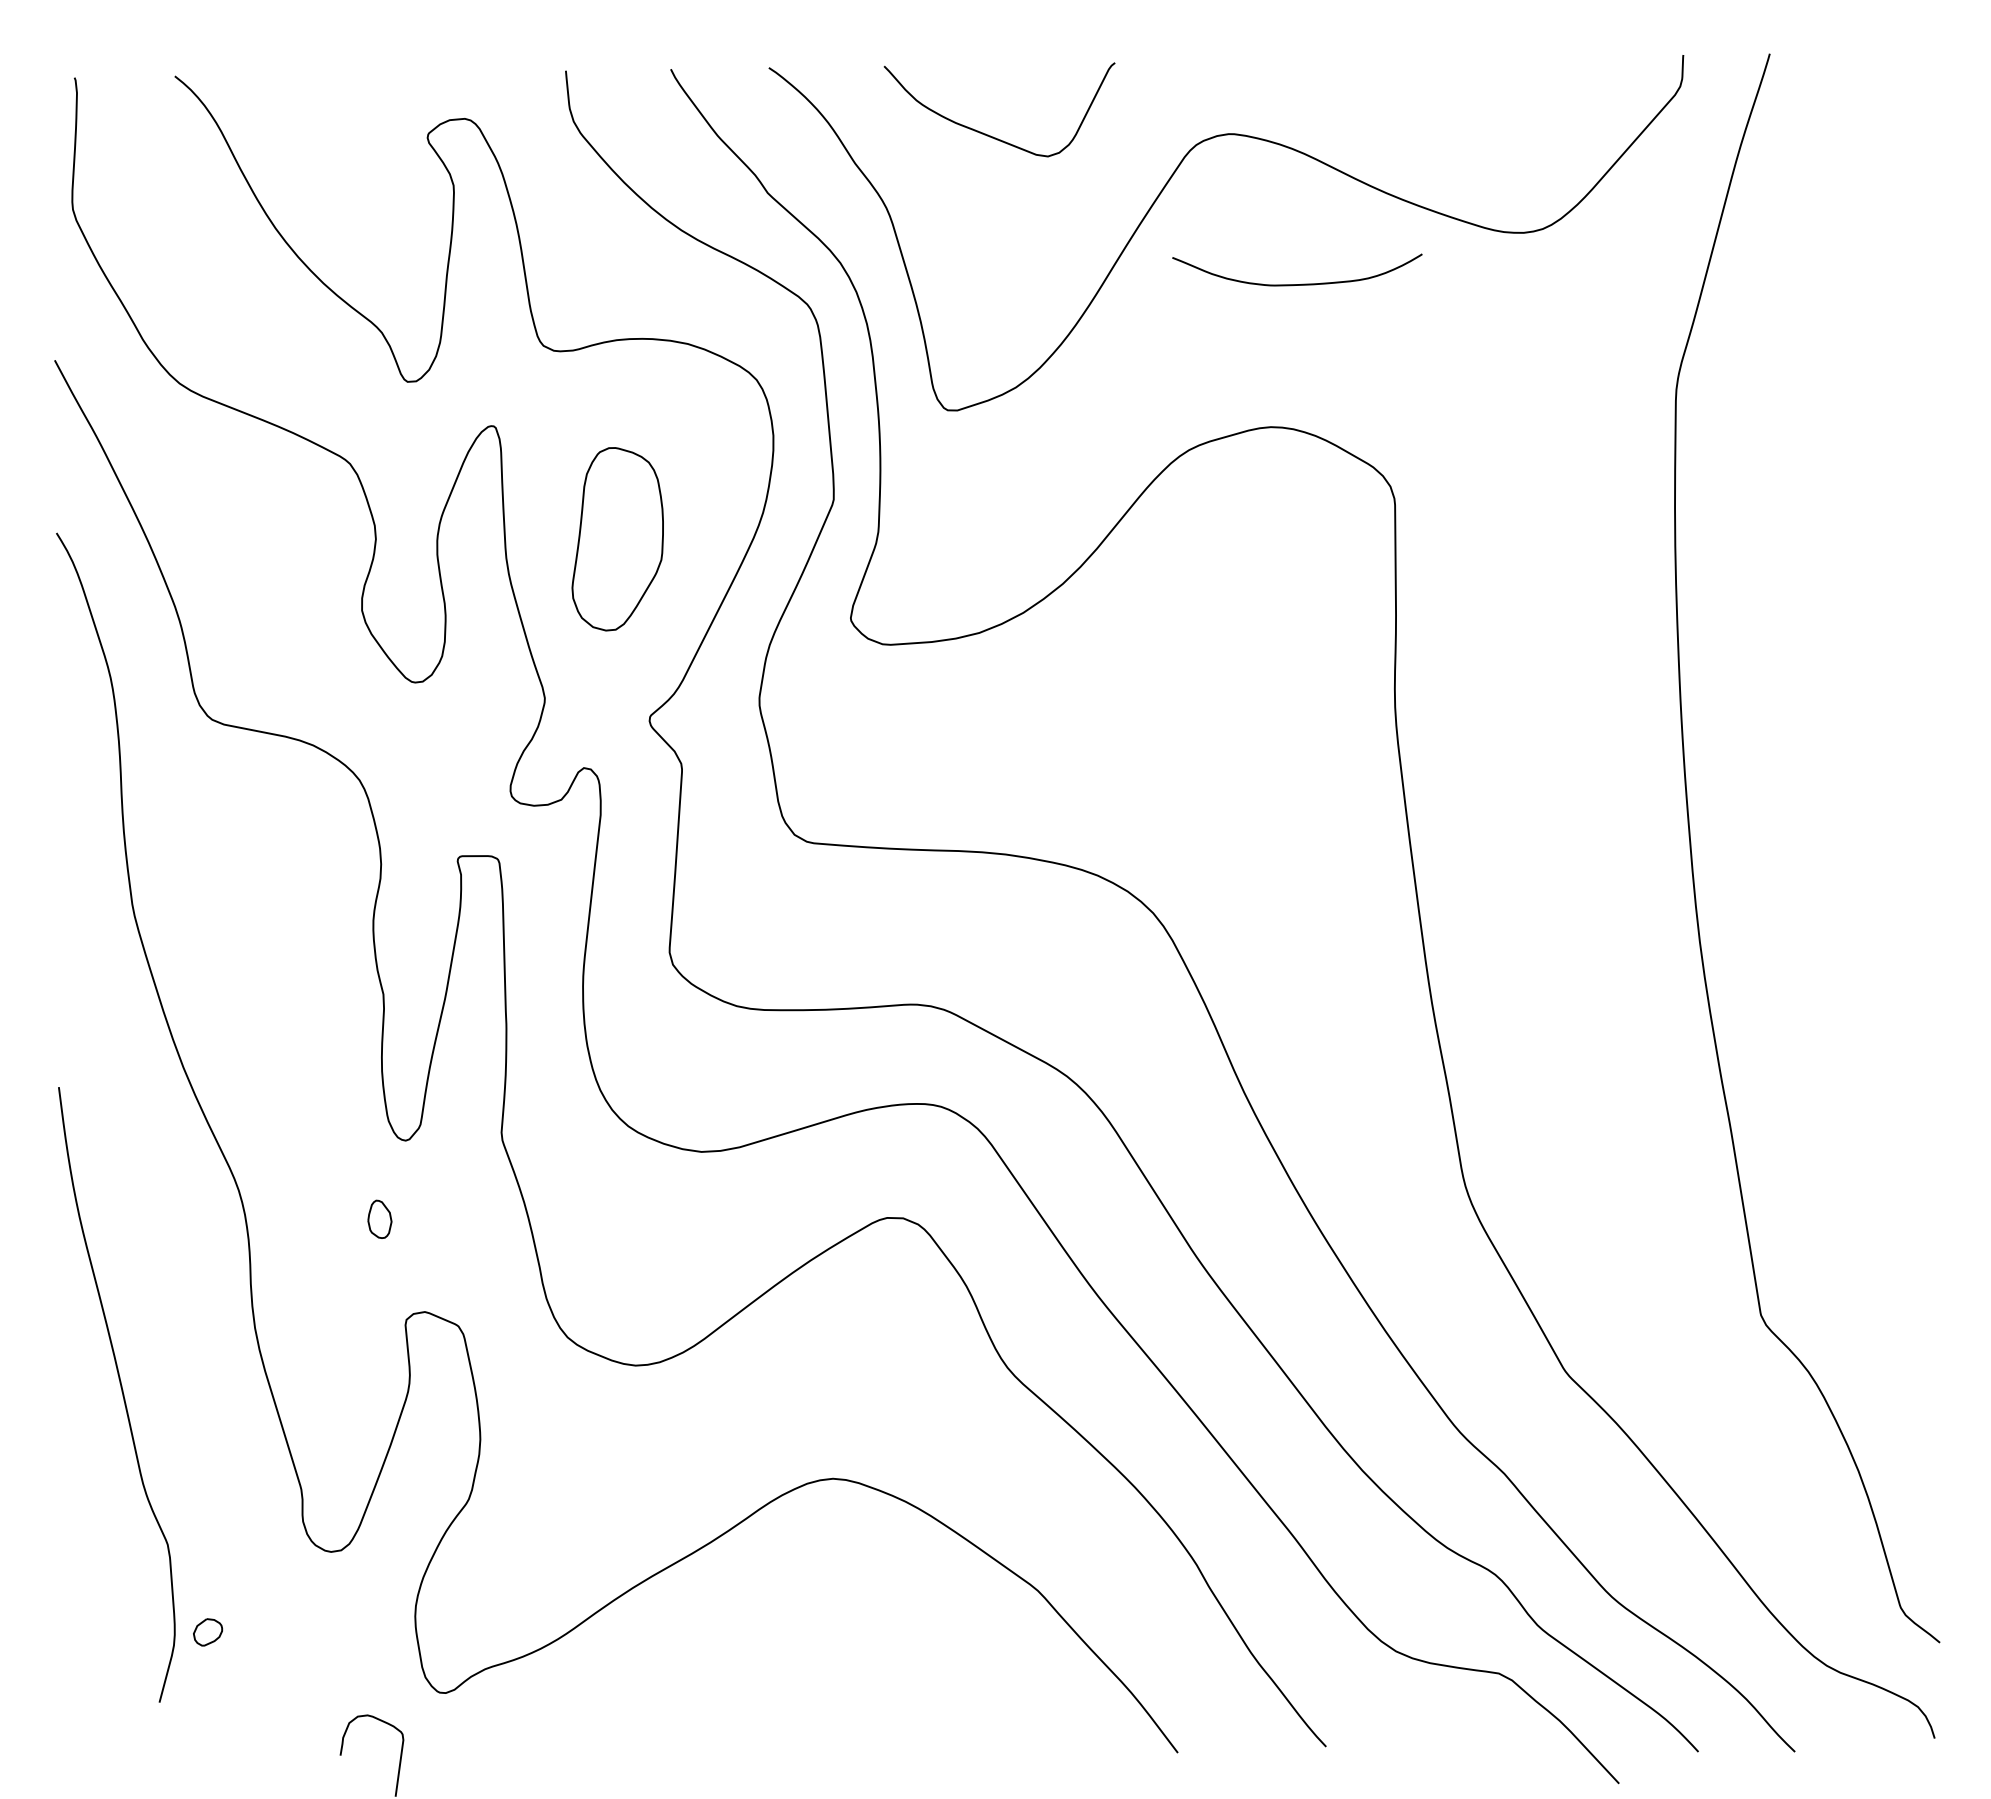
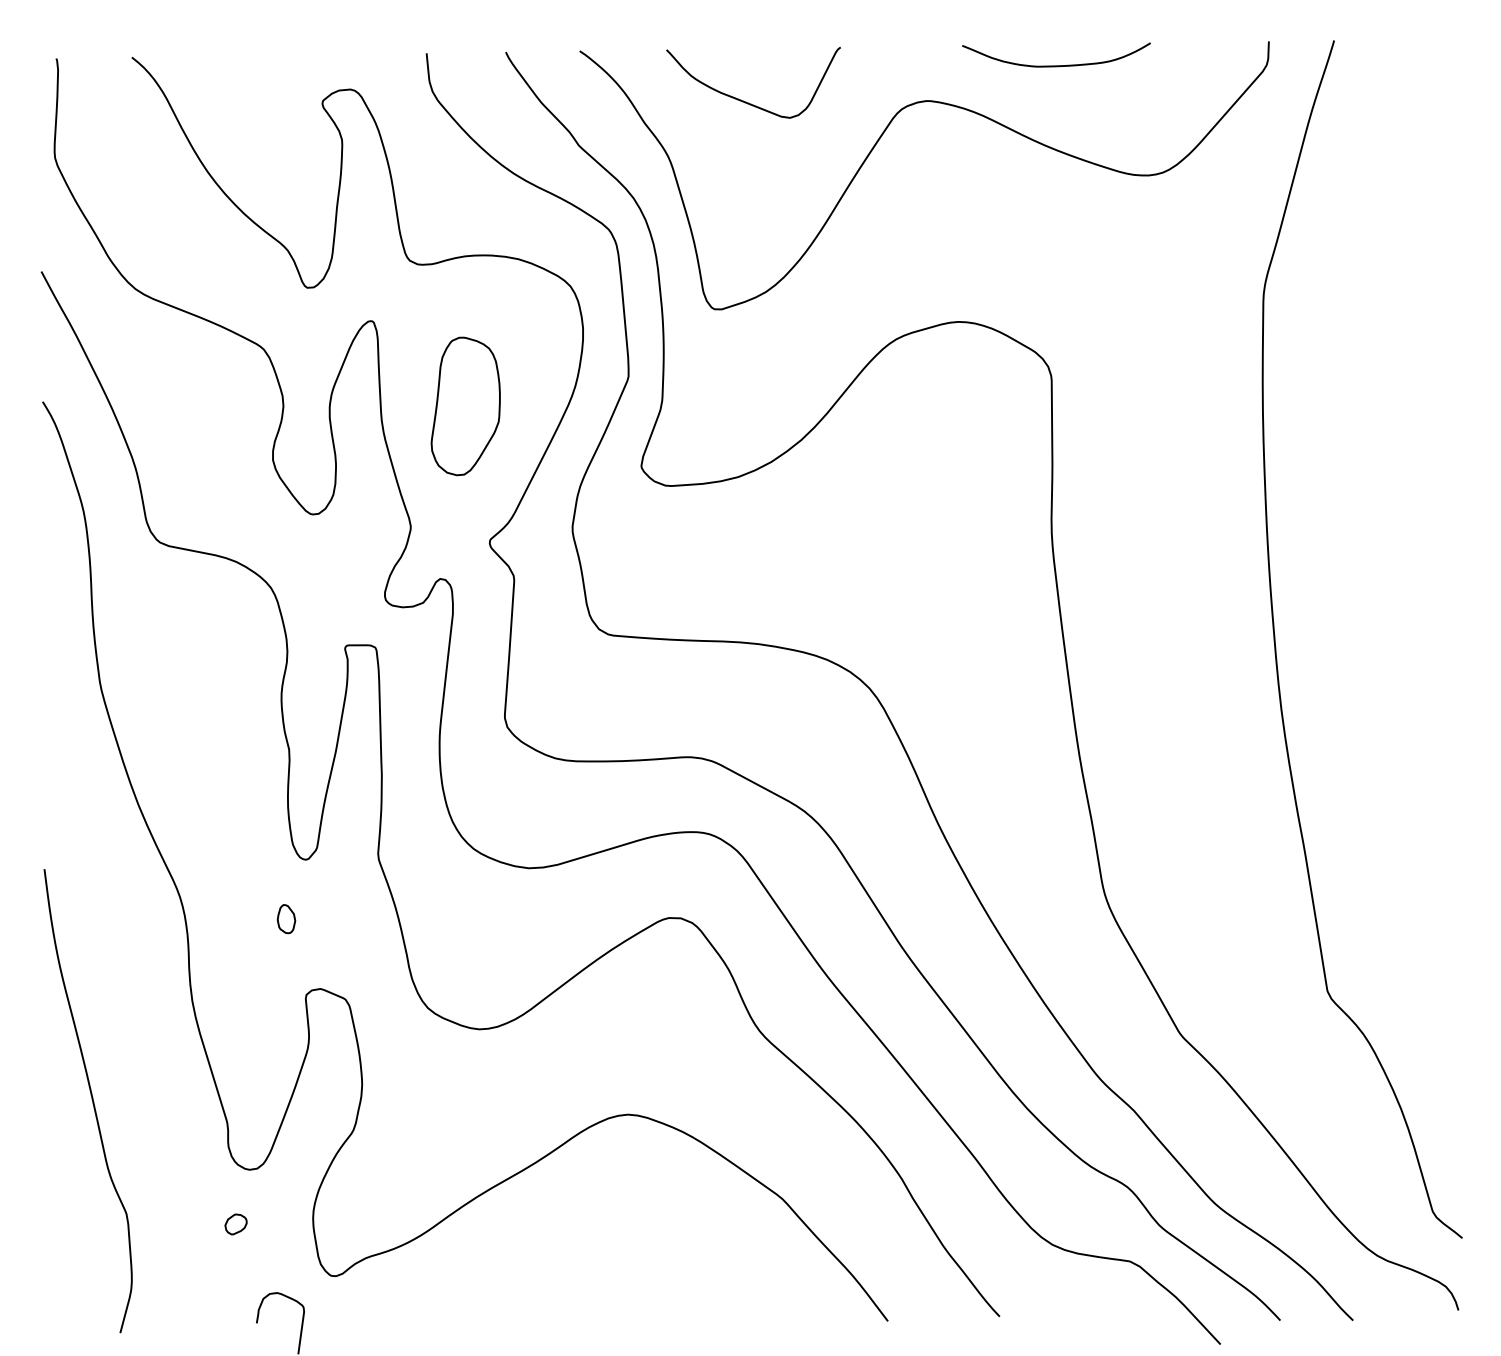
curve: (1302, 283) -> (1060, 65), moved
curve: (121, 1392) -> (91, 1099), moved
part: (208, 1632) -> (236, 1224), moved

